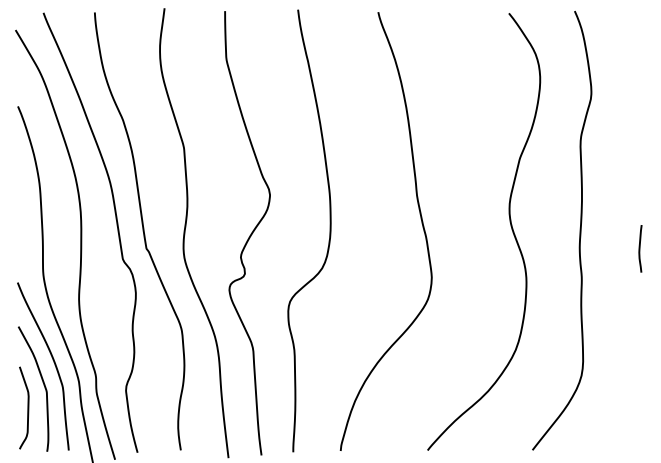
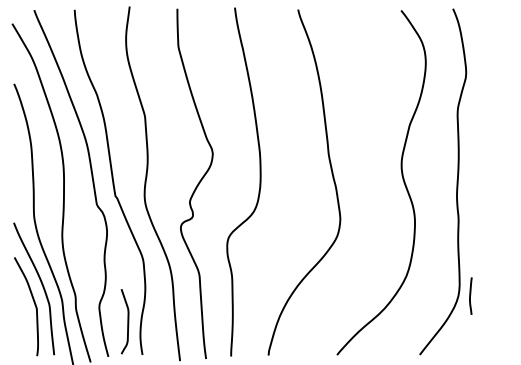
line: (640, 247) -> (470, 295), moved
curve: (27, 407) -> (127, 321), moved

